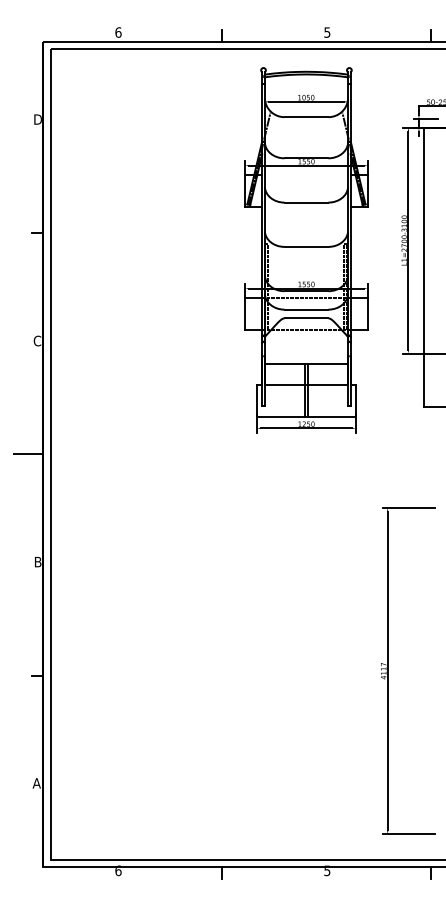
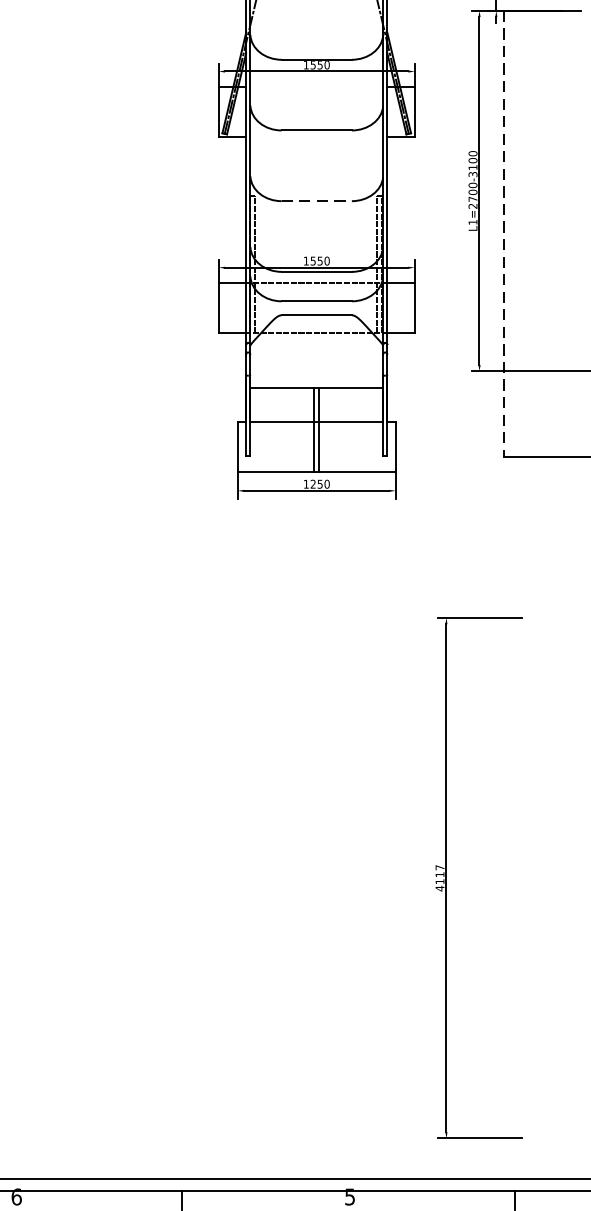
line: (306, 246) -> (316, 200), solid -> dashed
line: (423, 267) -> (503, 234), solid -> dashed

